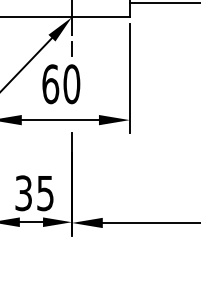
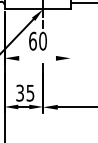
line: (129, 78) -> (70, 38), removed
line: (60, 120) -> (37, 58), removed

